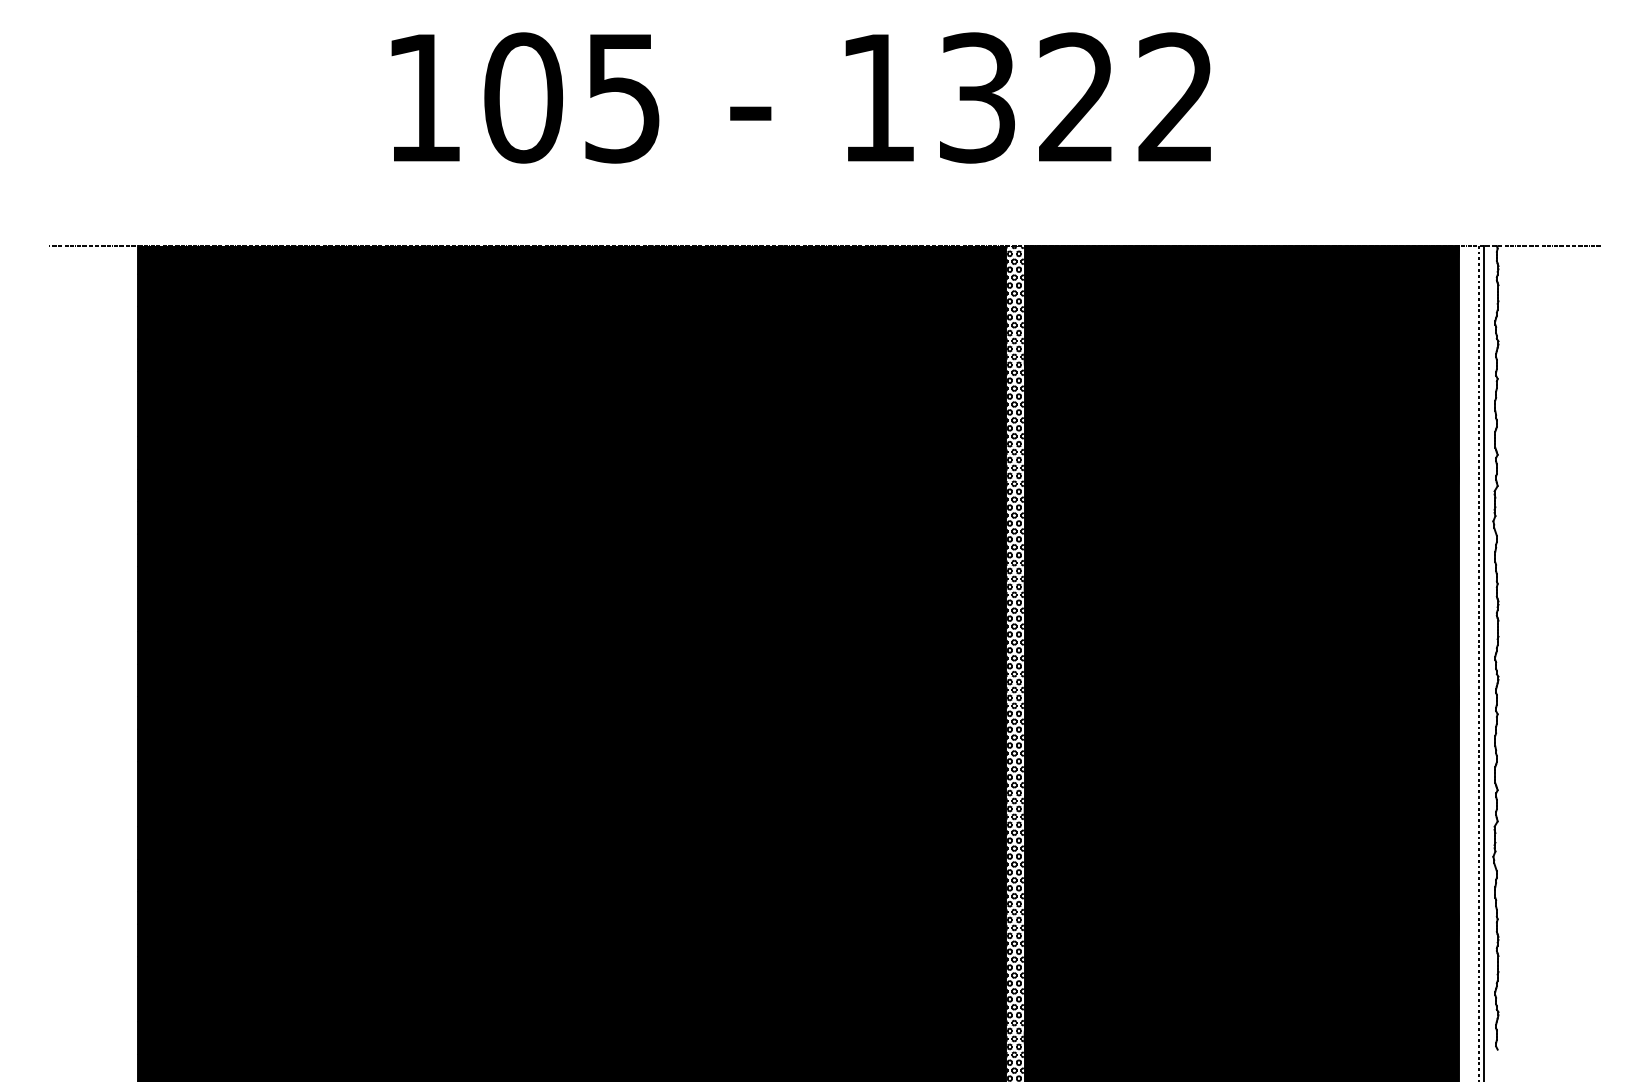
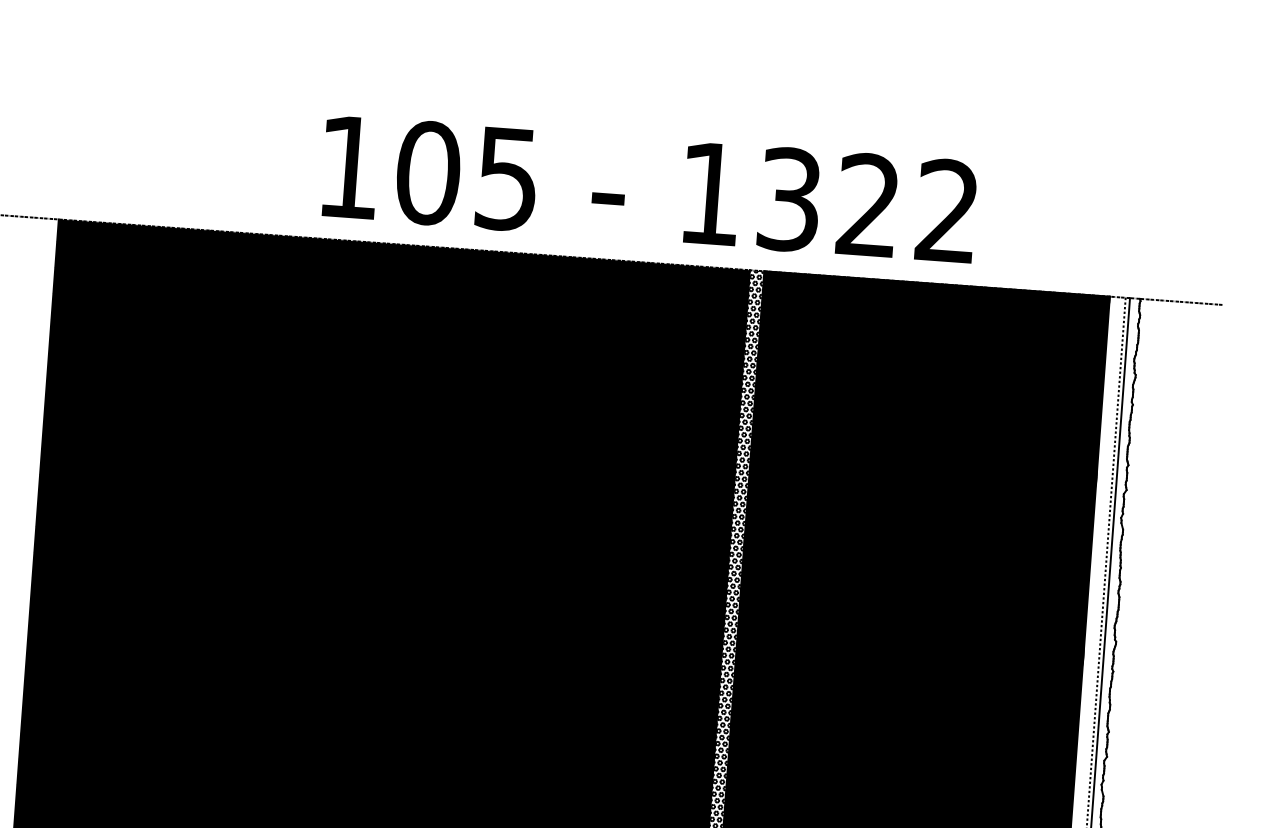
text: (800, 97) -> (648, 189), moved

